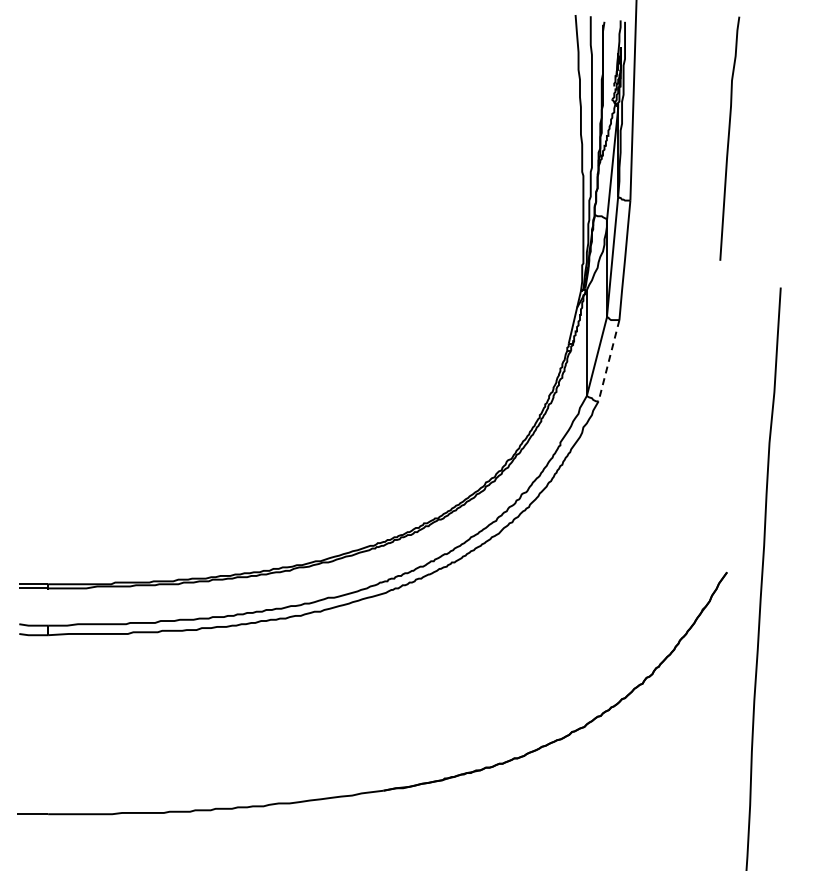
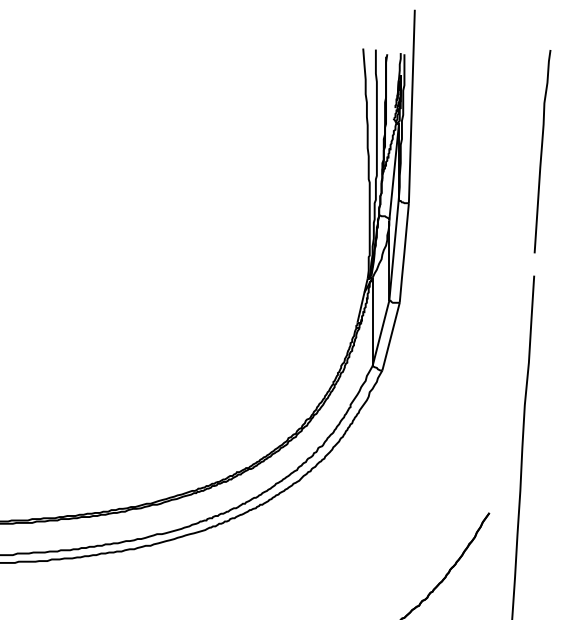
curve: (729, 138) -> (542, 151), moved
line: (609, 360) -> (391, 336), dashed -> solid

